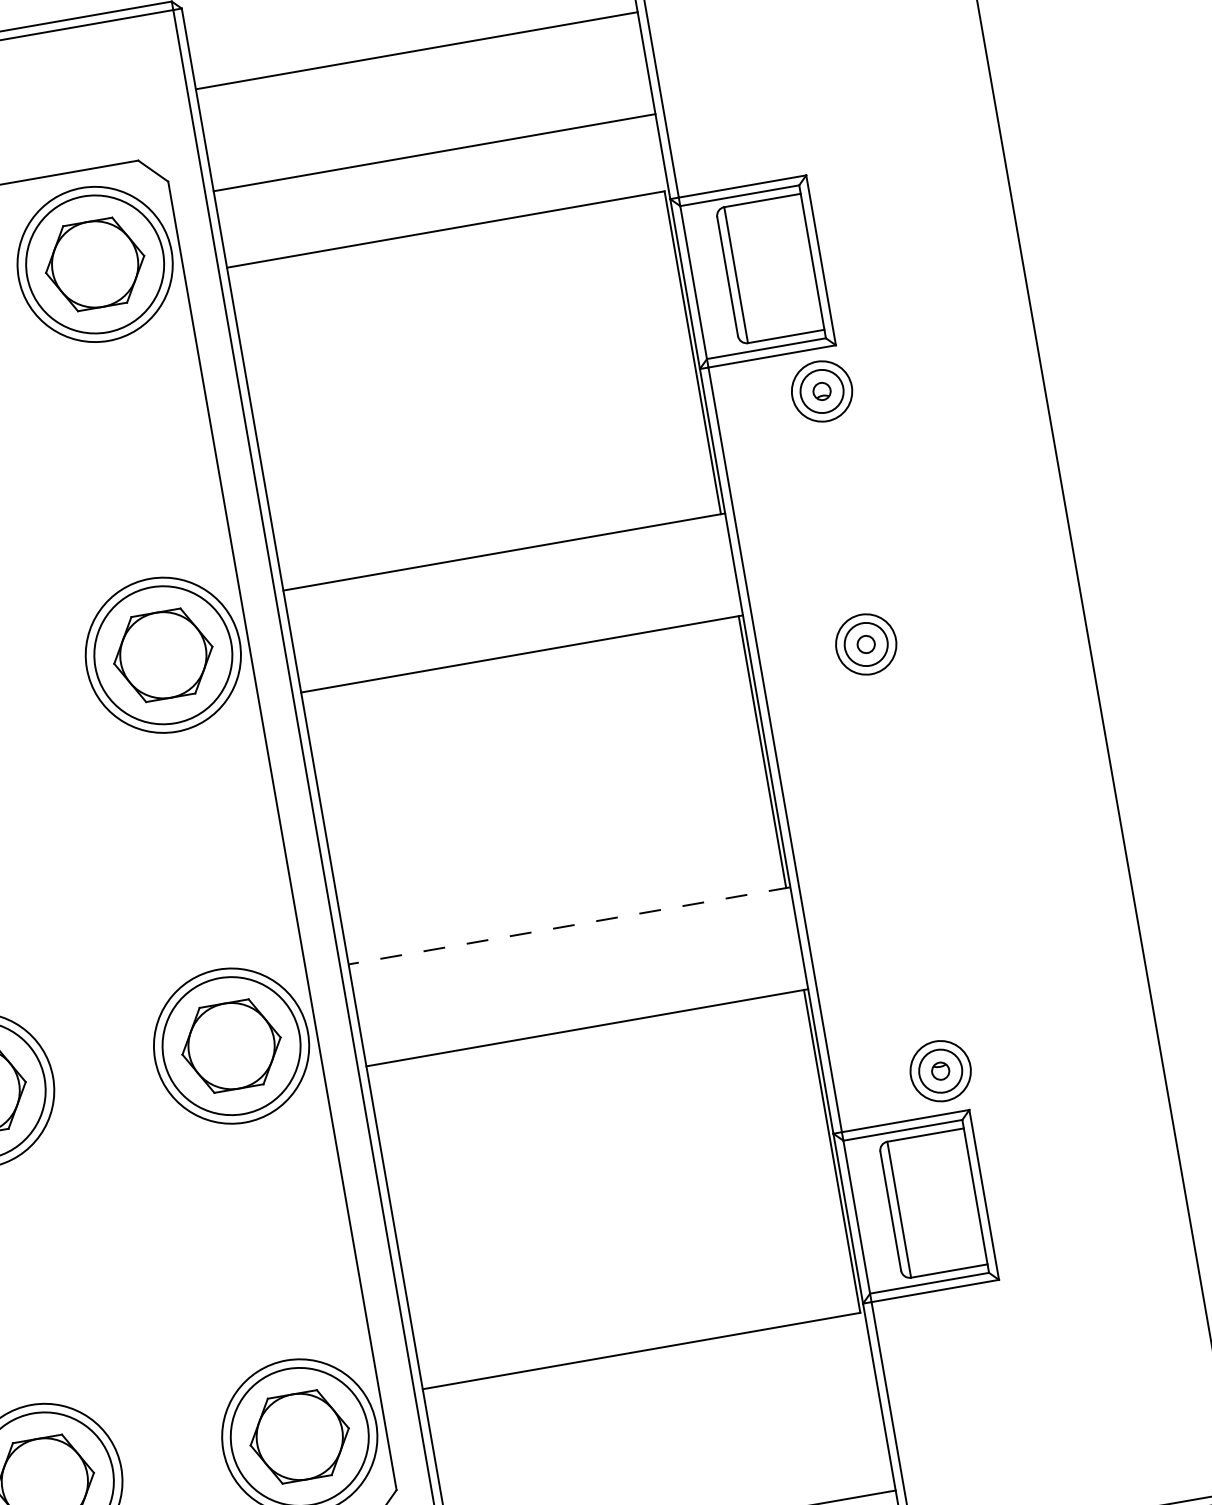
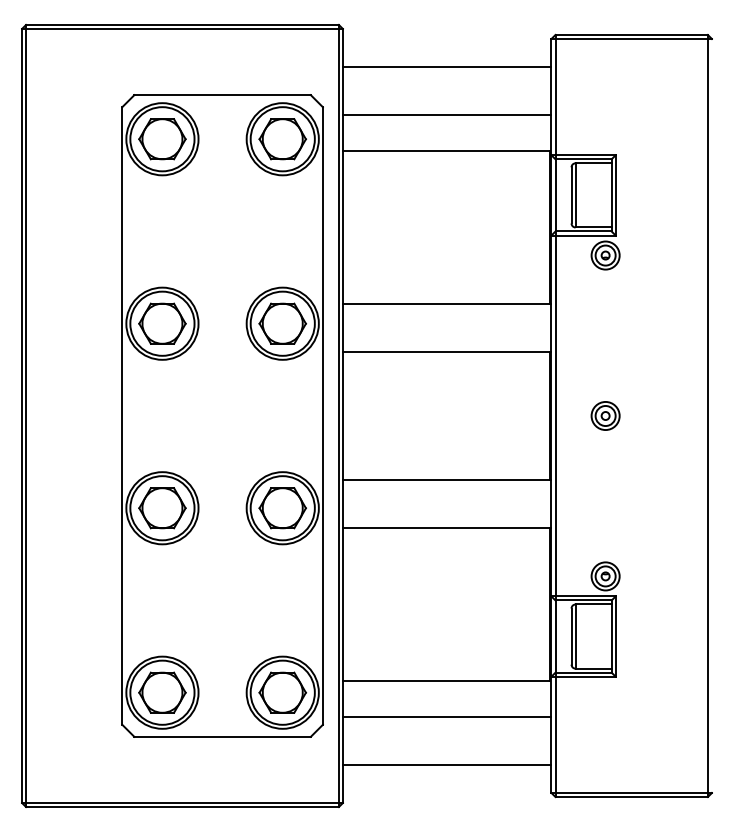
part: (865, 643) -> (605, 415), moved
line: (568, 926) -> (446, 480), dashed -> solid
line: (655, 1426) -> (446, 716), added

